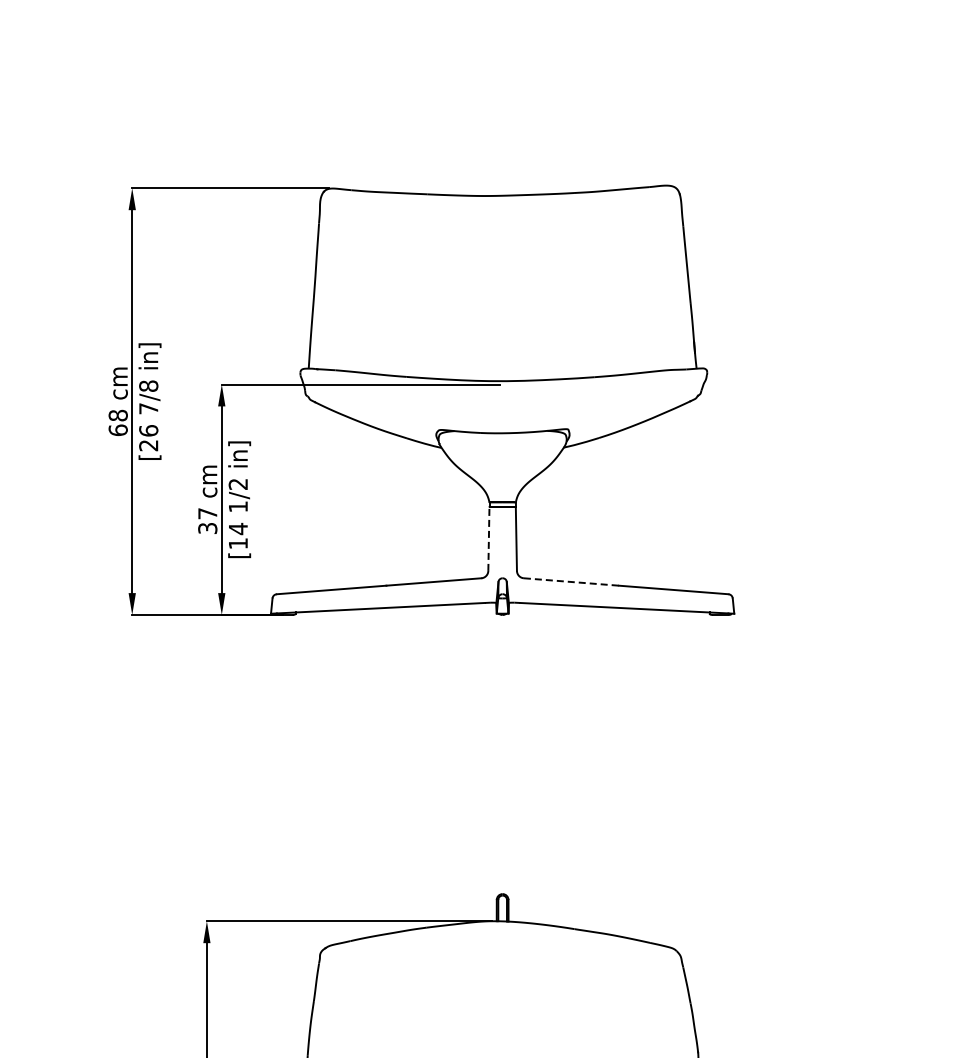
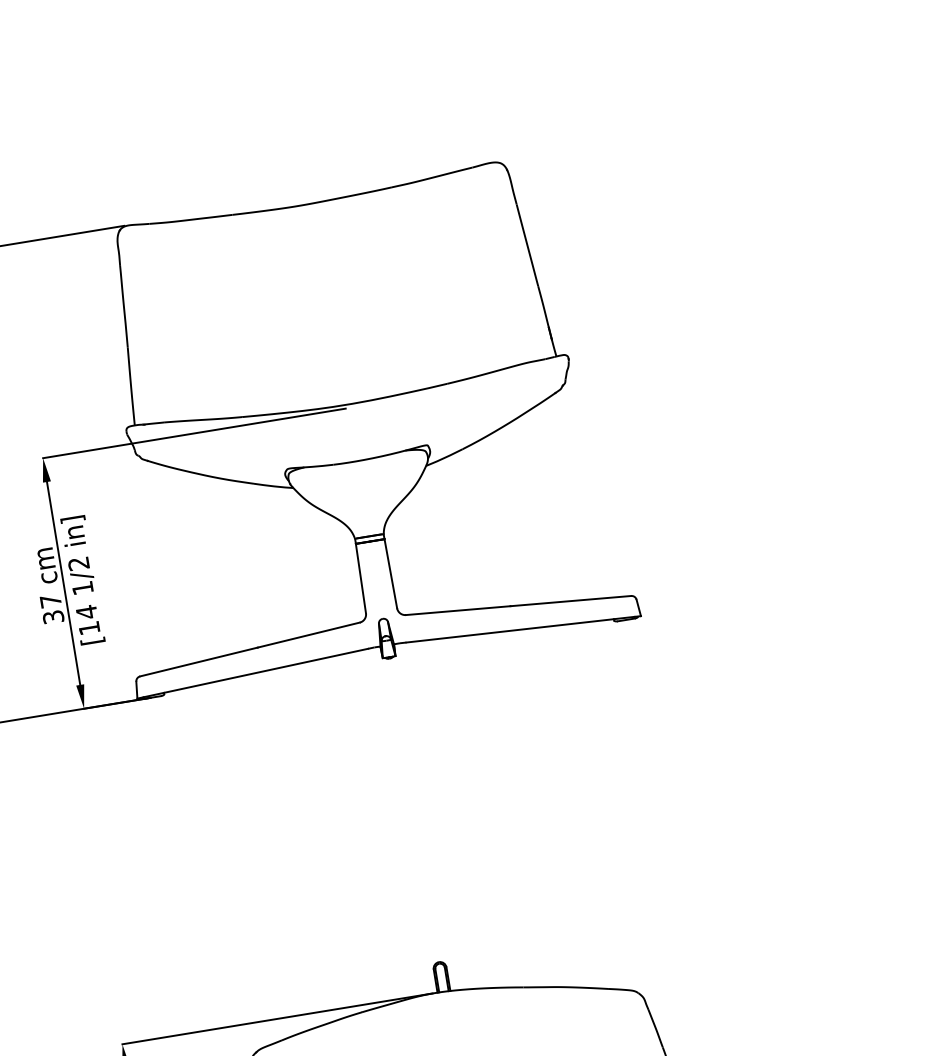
line: (488, 539) -> (360, 579), dashed -> solid
line: (571, 581) -> (458, 610), dashed -> solid

